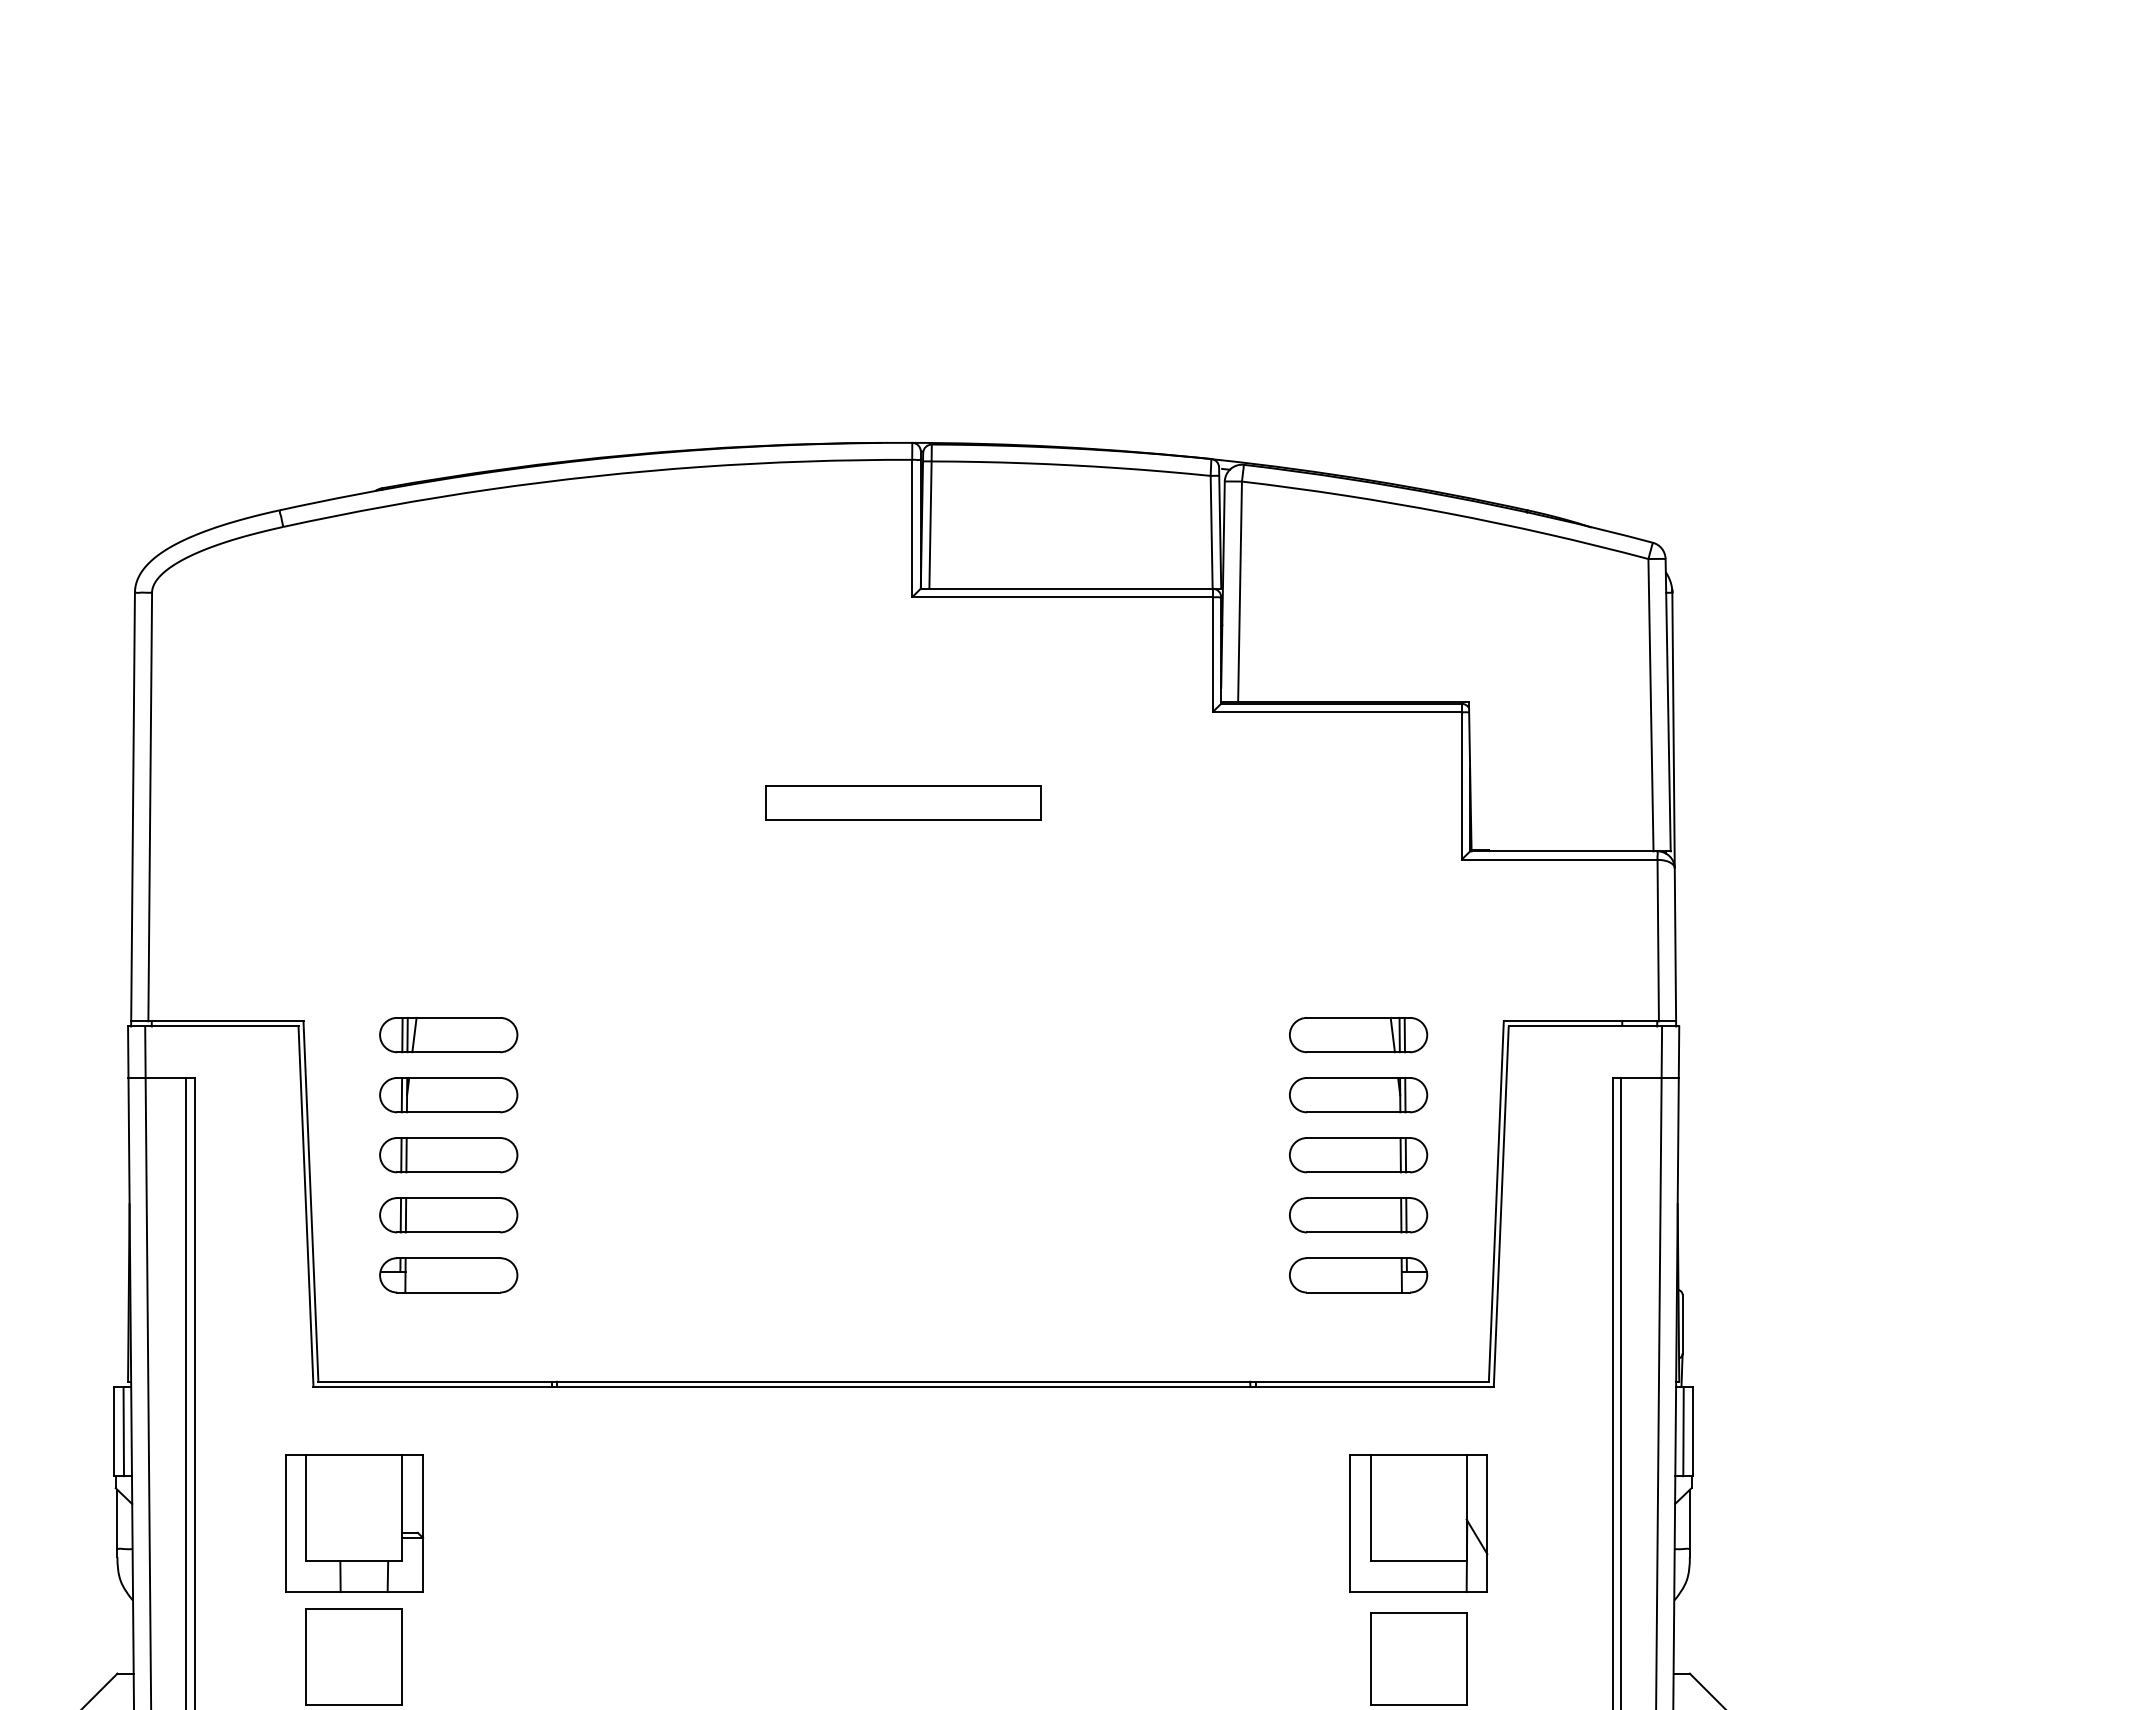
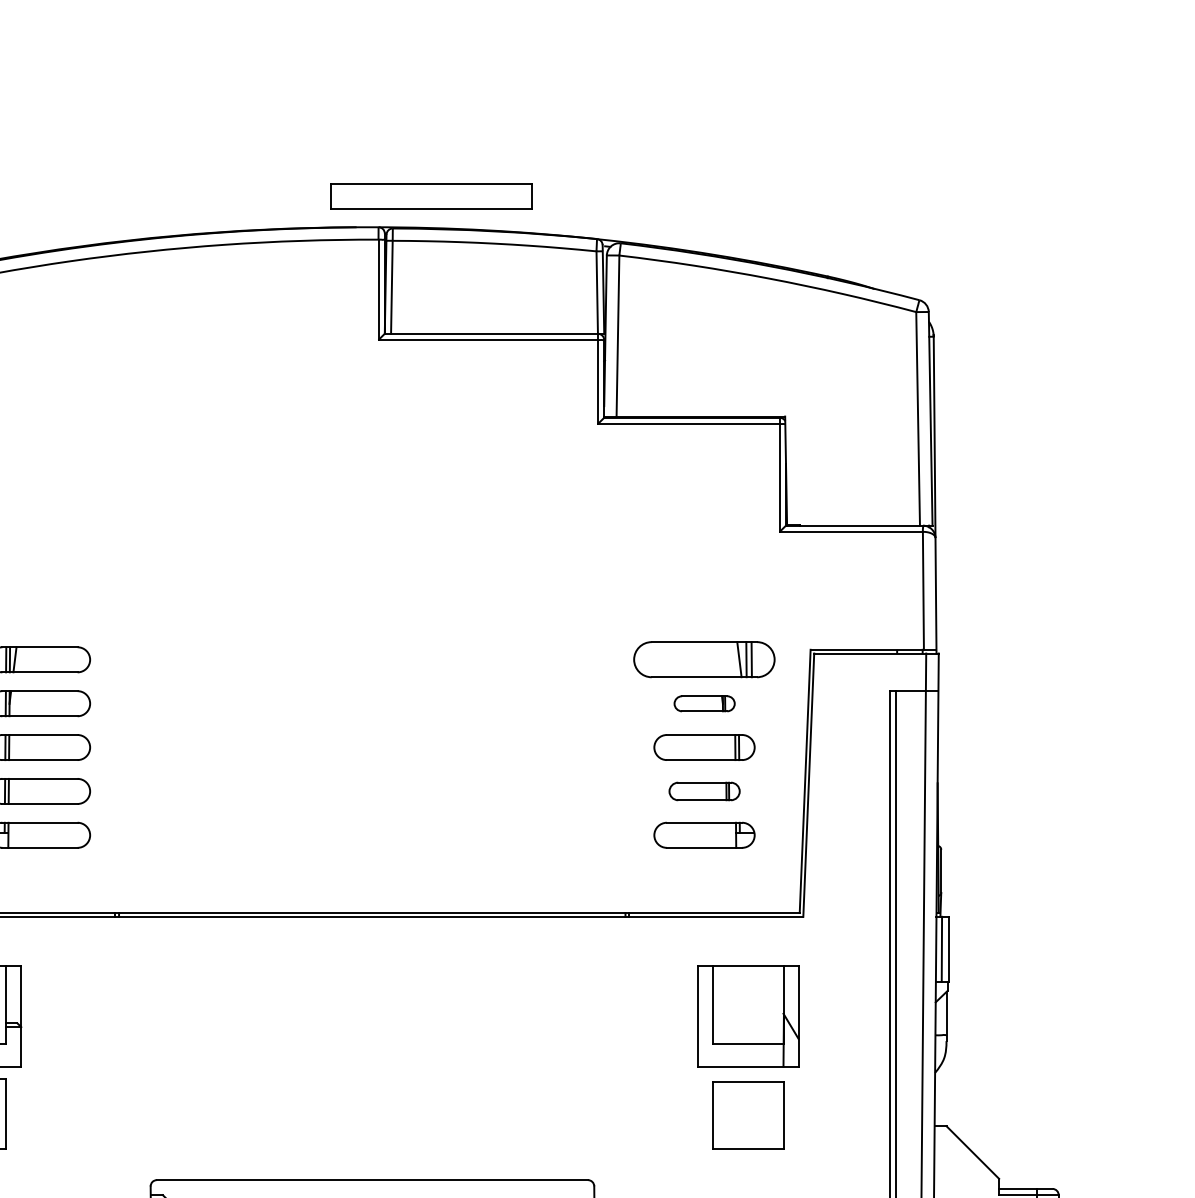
part: (903, 802) -> (431, 196), moved
part: (1358, 1035) -> (704, 660), size x1.4
part: (1358, 1095) -> (704, 703), size x0.6
part: (1358, 1215) -> (704, 791), size x0.7

